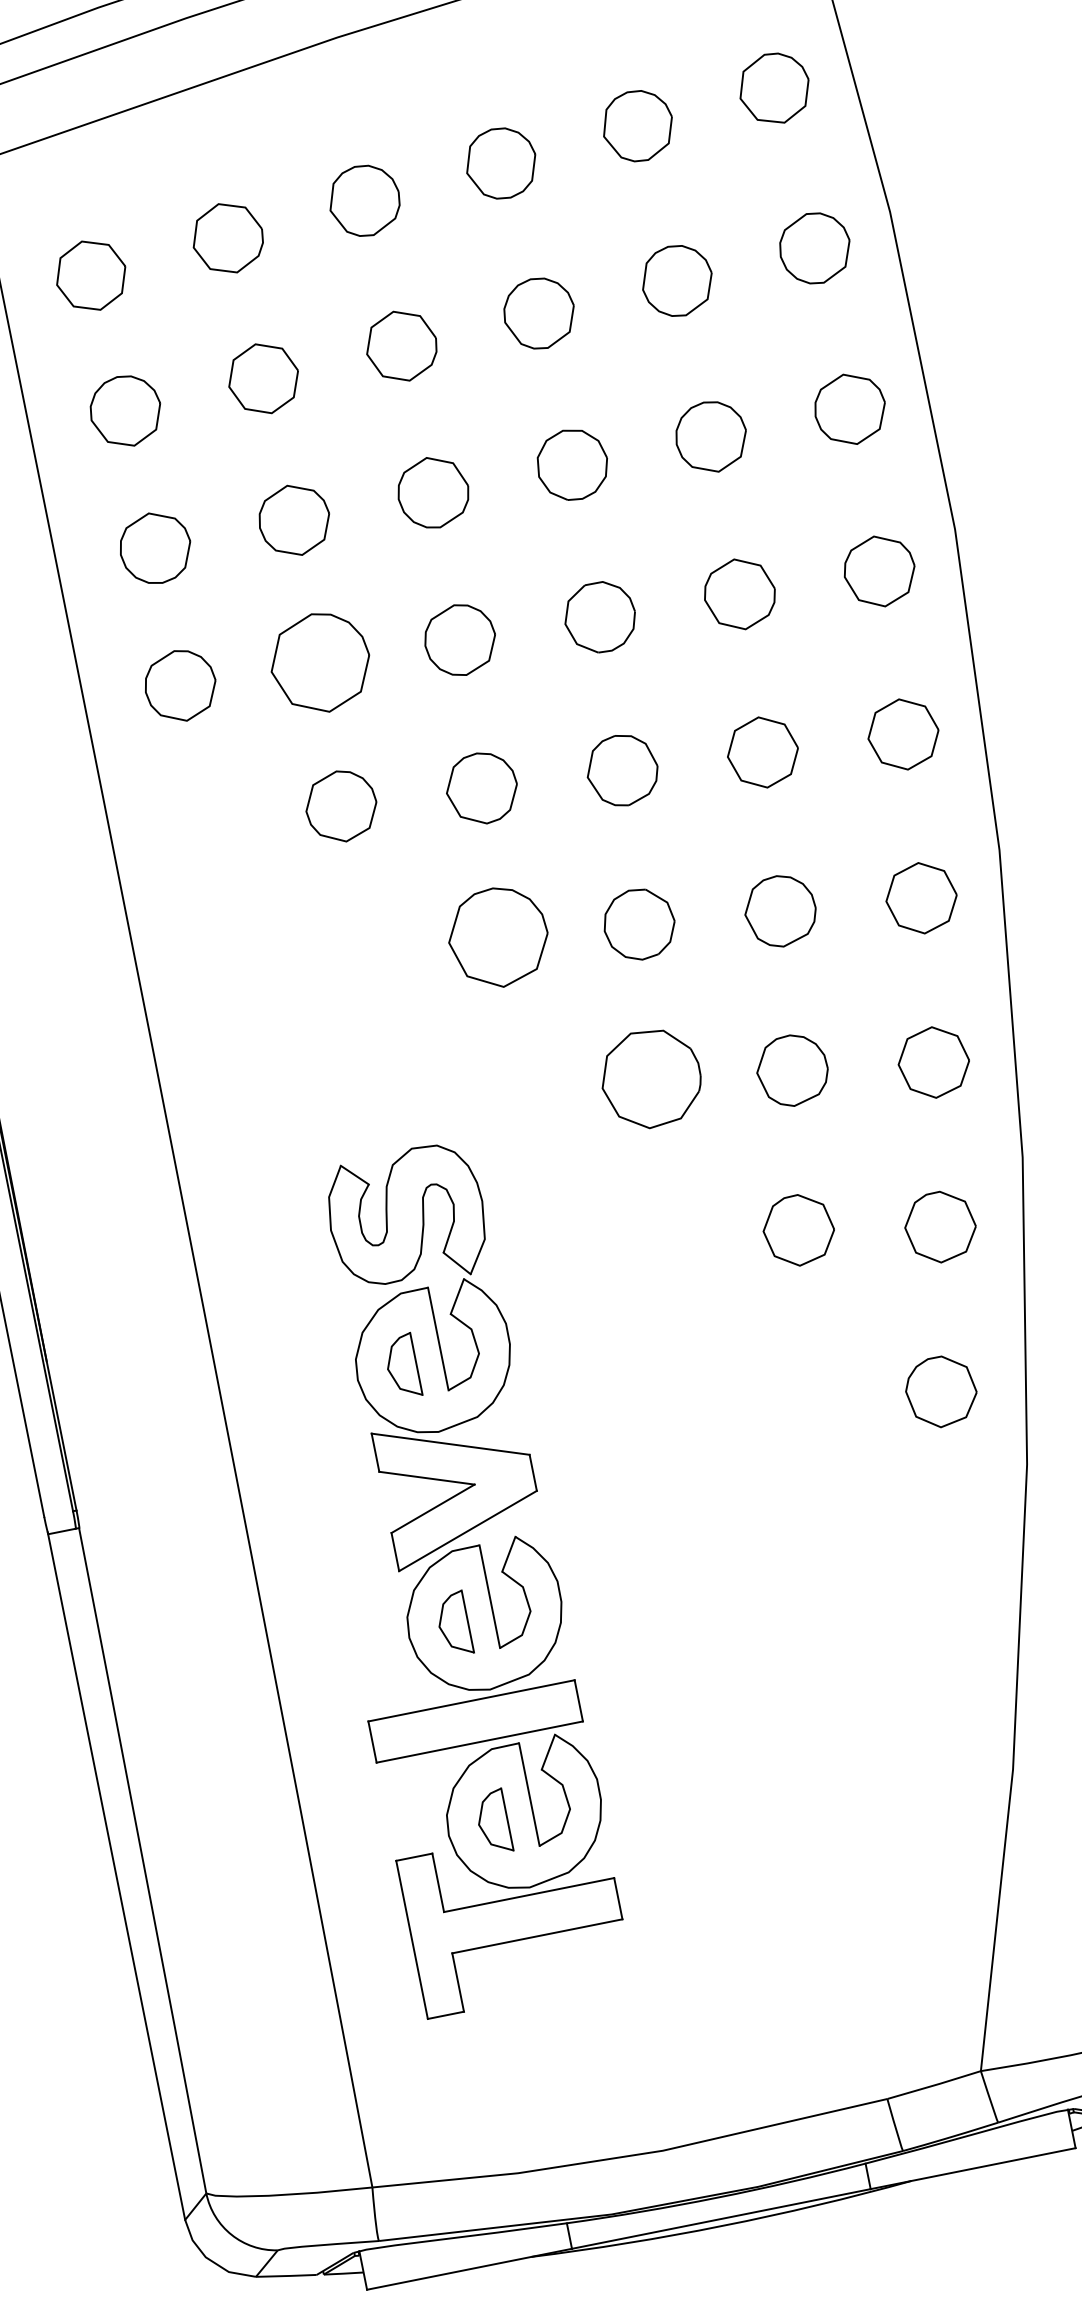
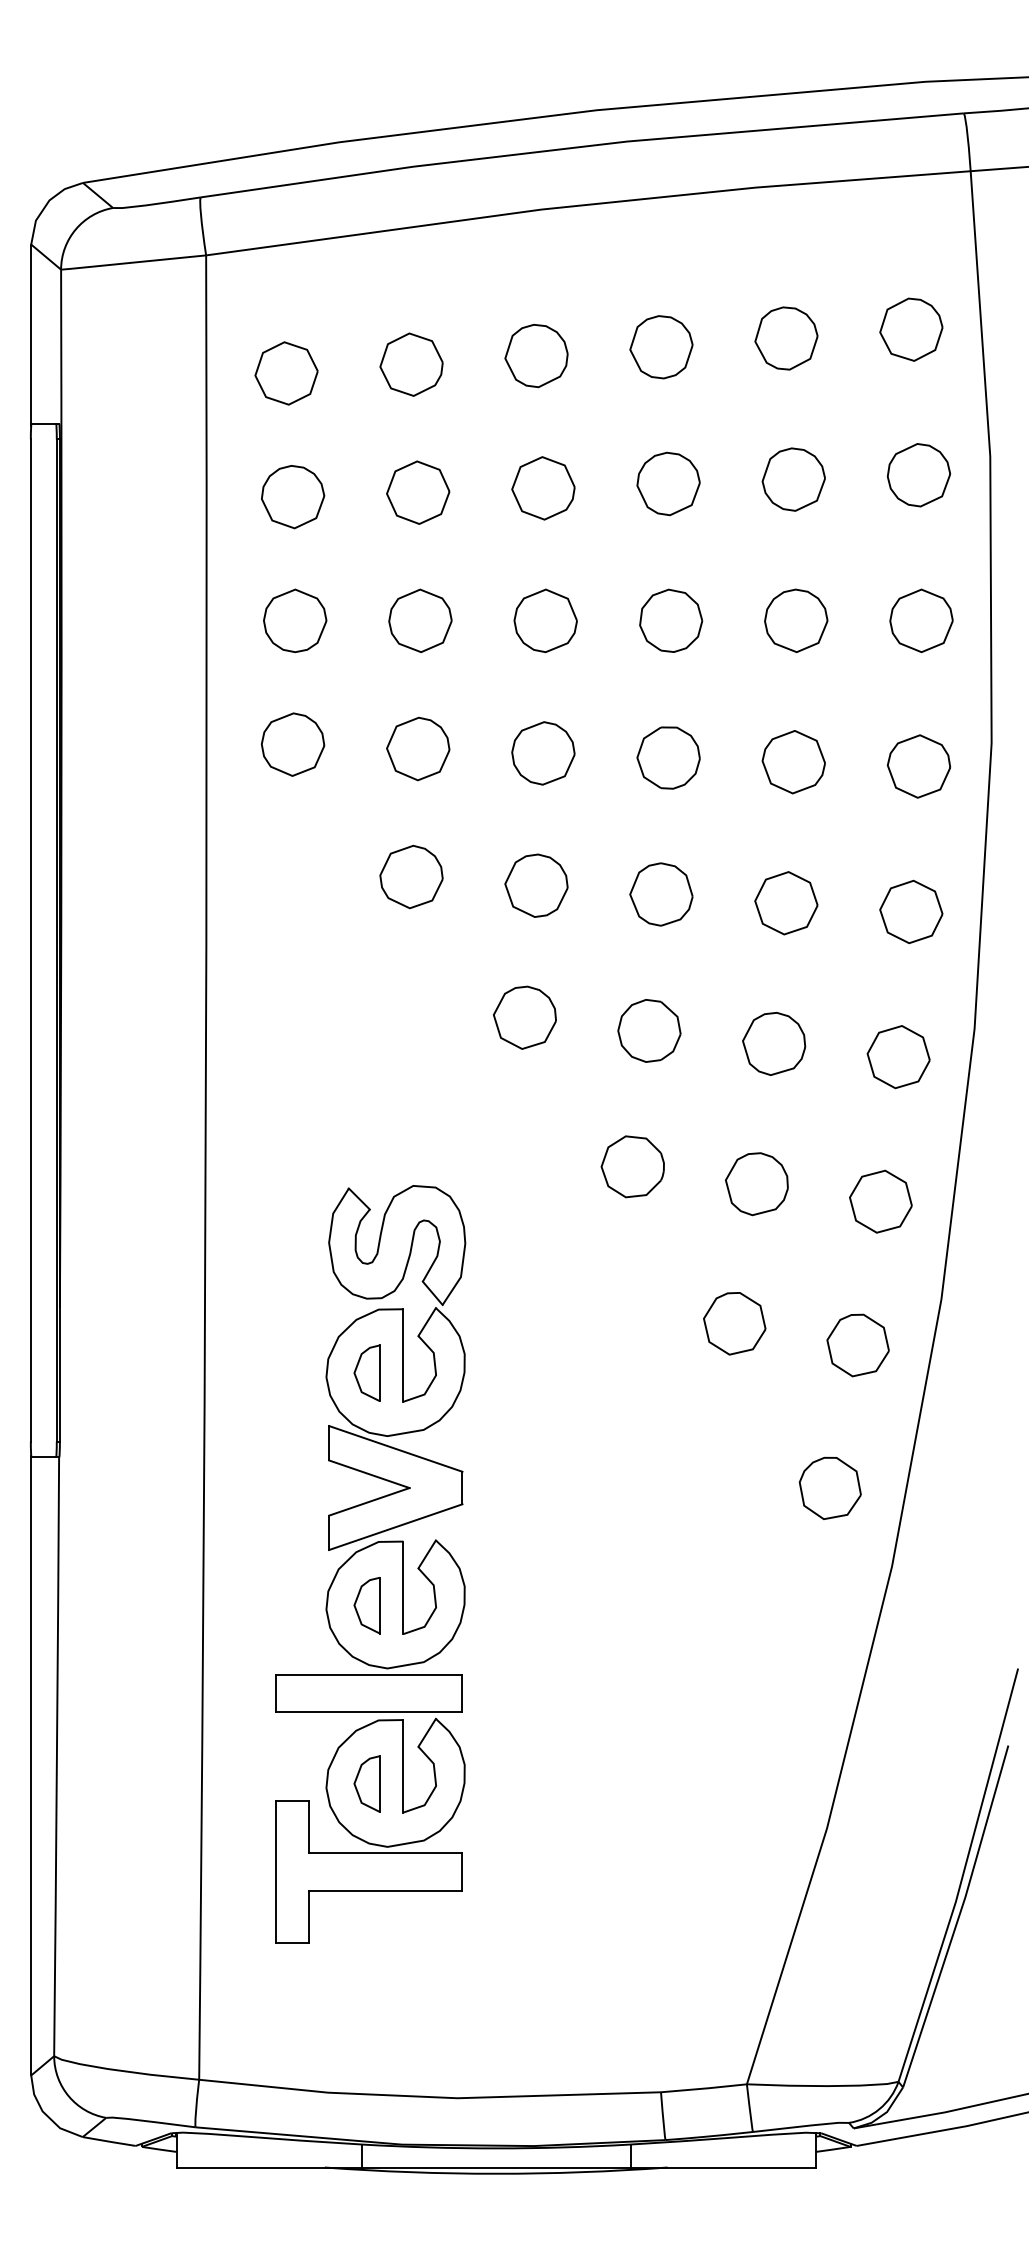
part: (320, 662) -> (418, 748), size x0.71
part: (497, 937) -> (524, 1017), size x0.71
part: (650, 1078) -> (632, 1166), size x0.71

